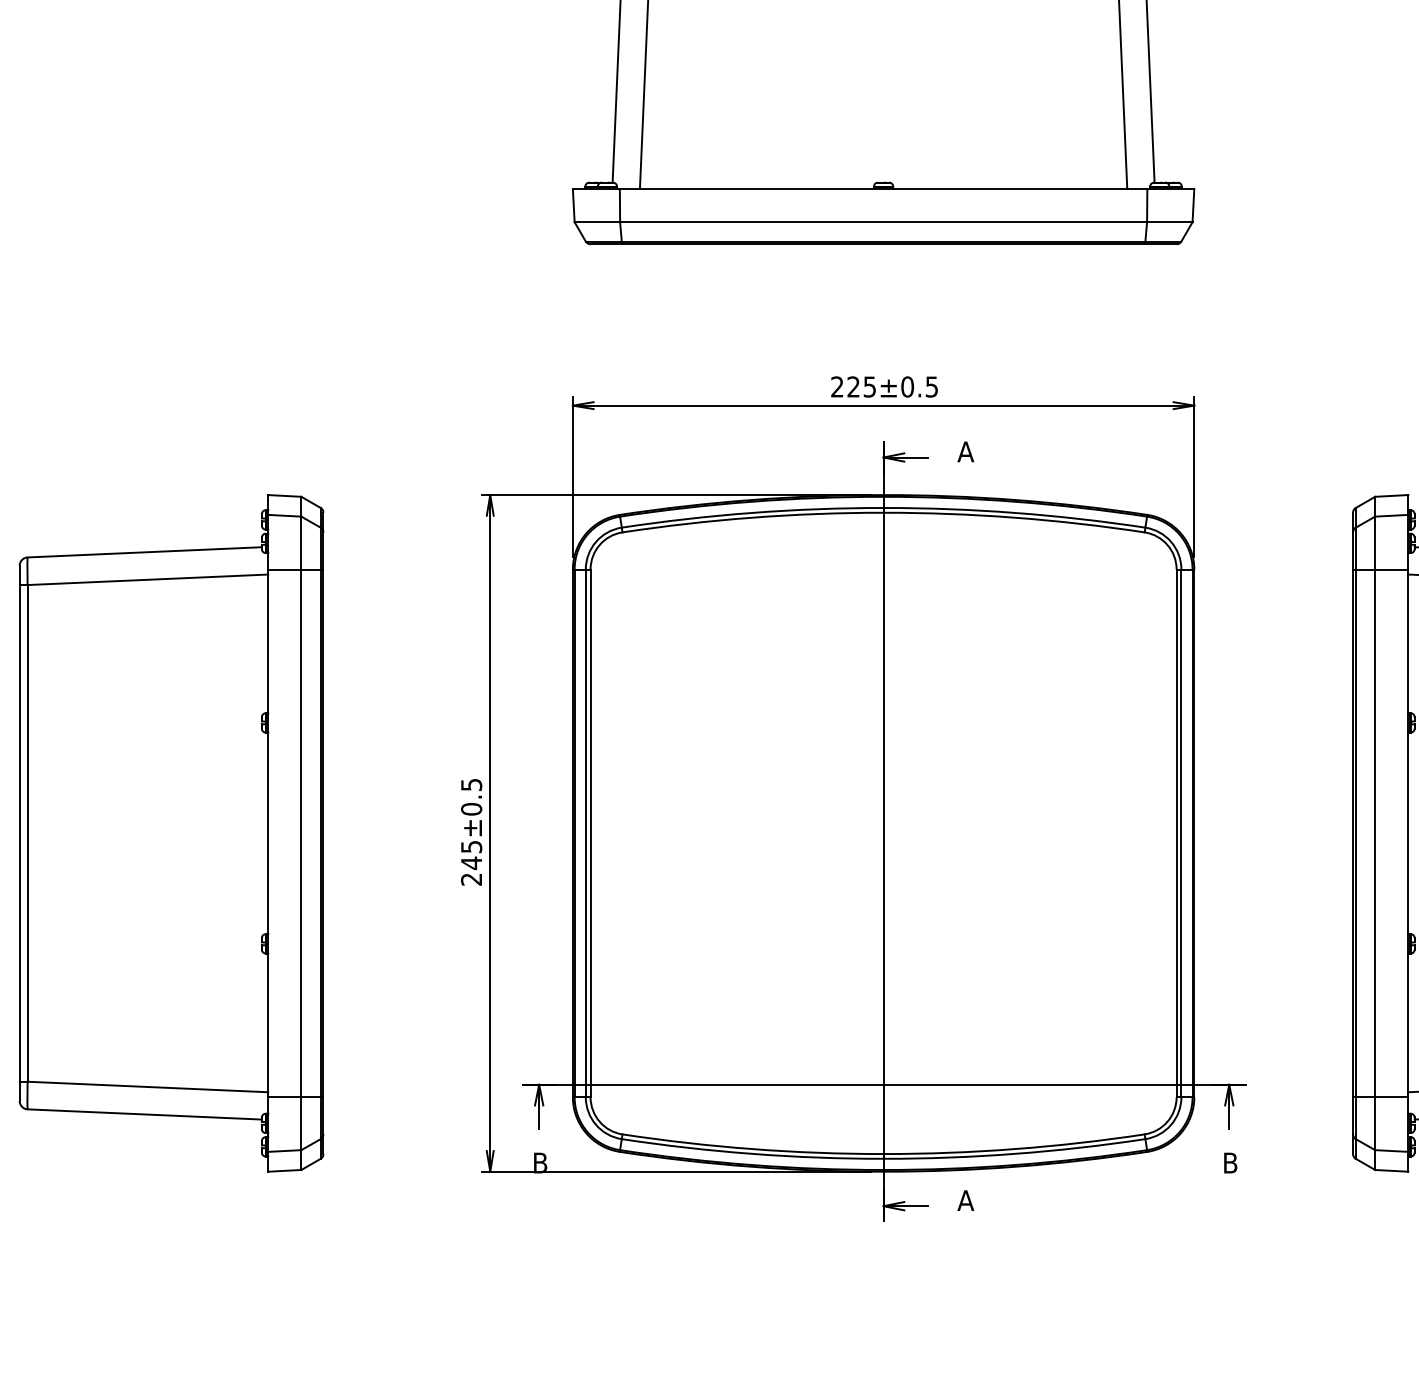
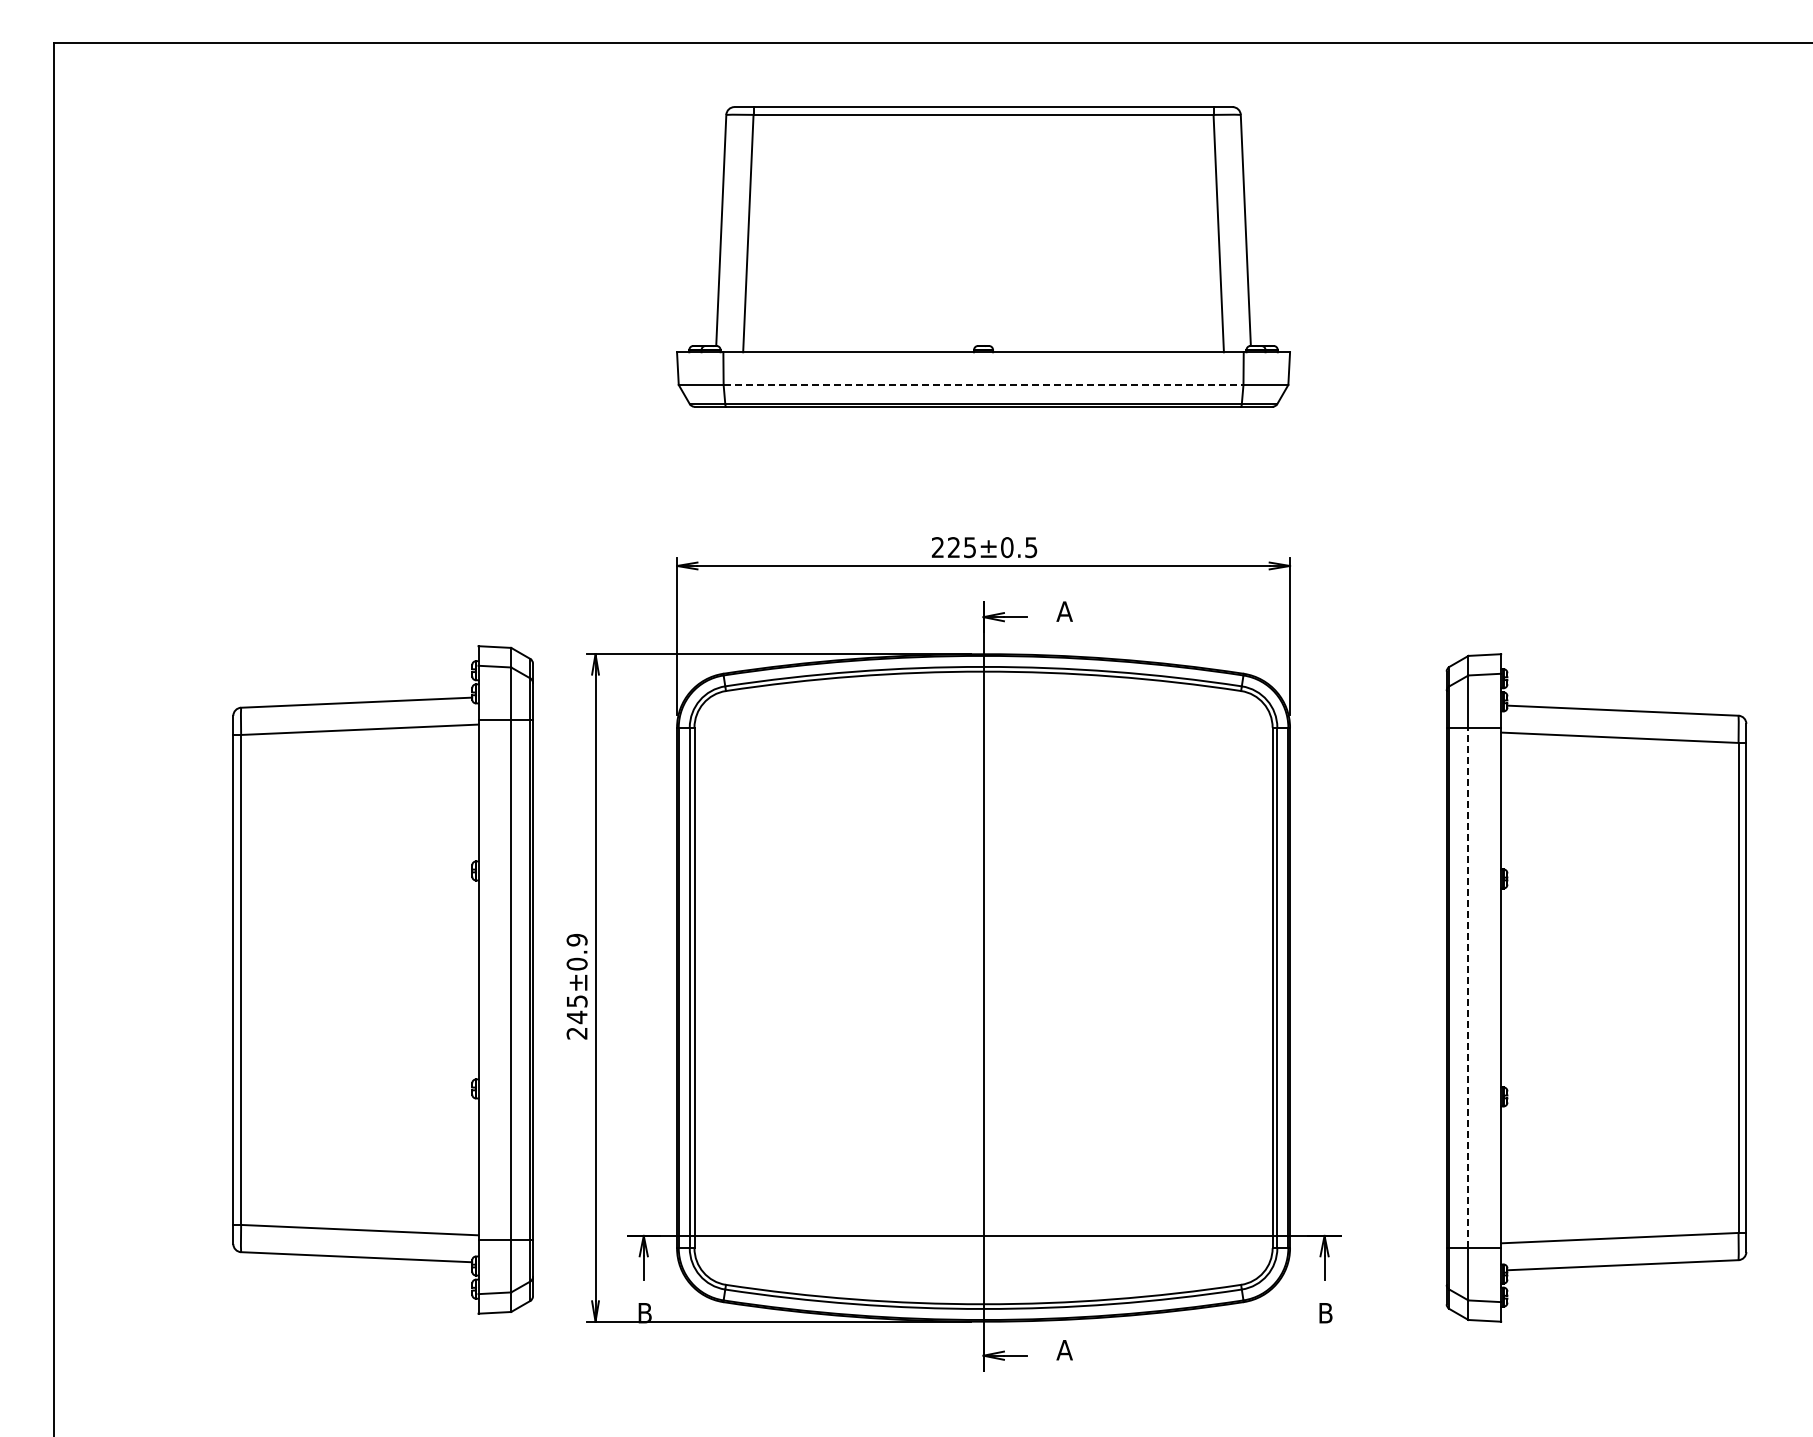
line: (883, 221) -> (983, 384), solid -> dashed
text: (470, 785) -> (576, 940), 245±0.5 -> 245±0.9
part: (170, 832) -> (382, 979), moved
line: (1375, 832) -> (1468, 987), solid -> dashed

